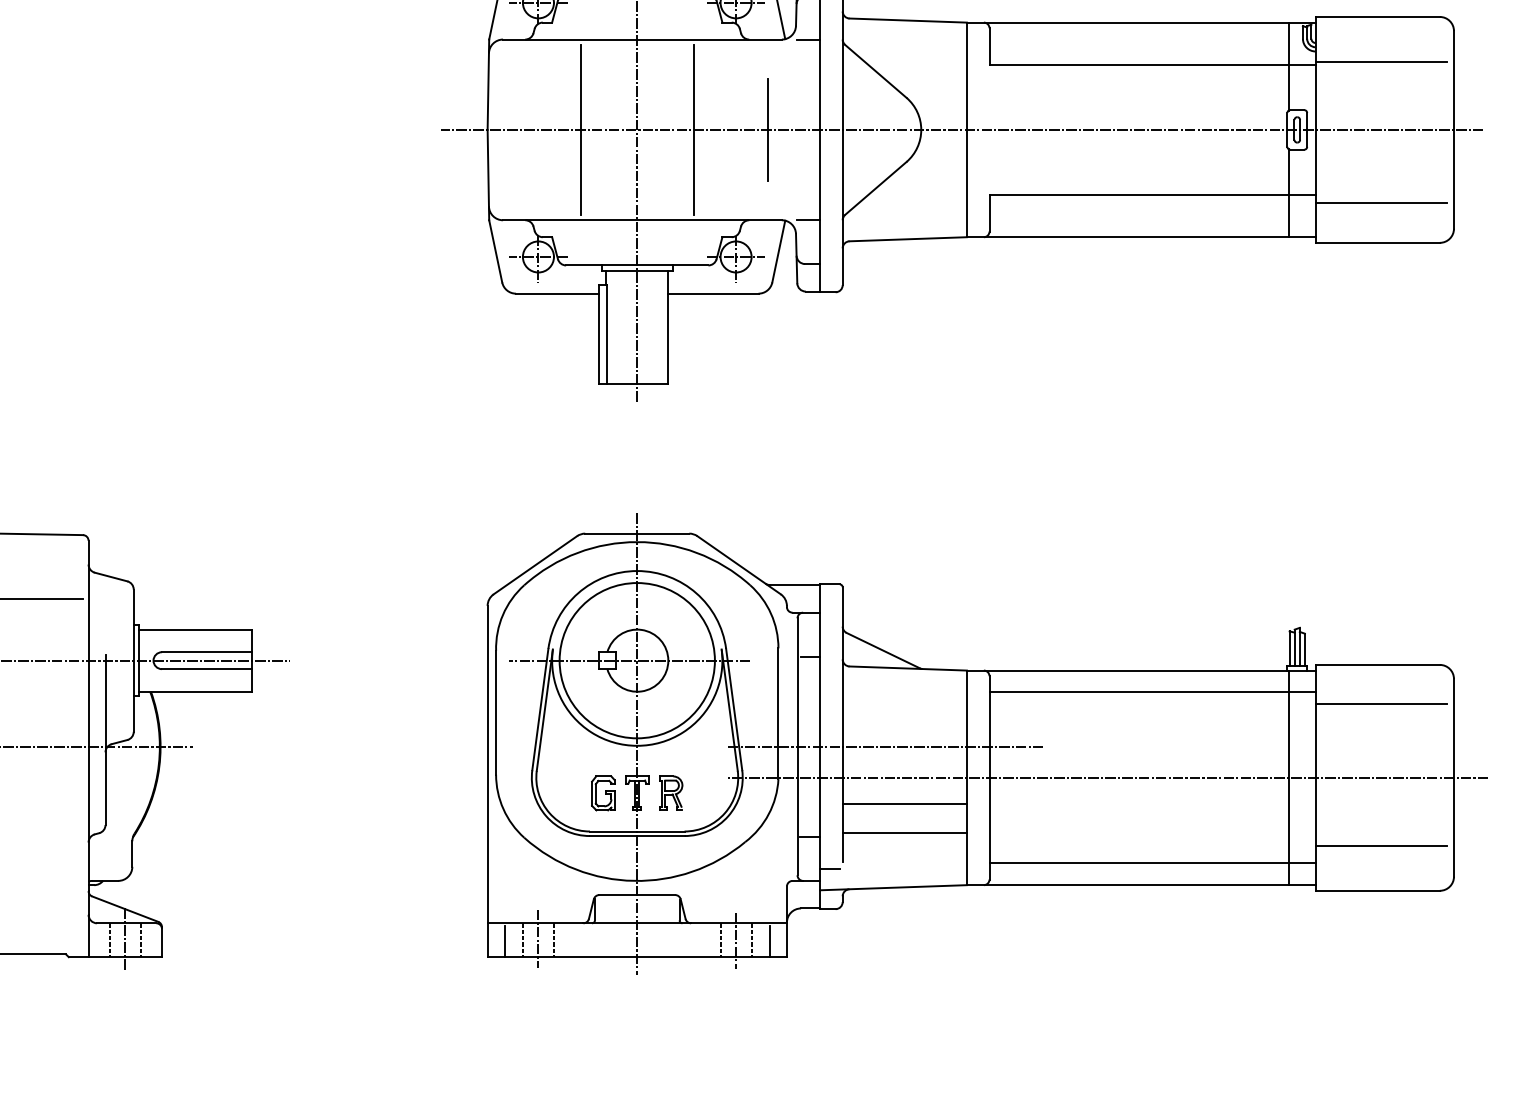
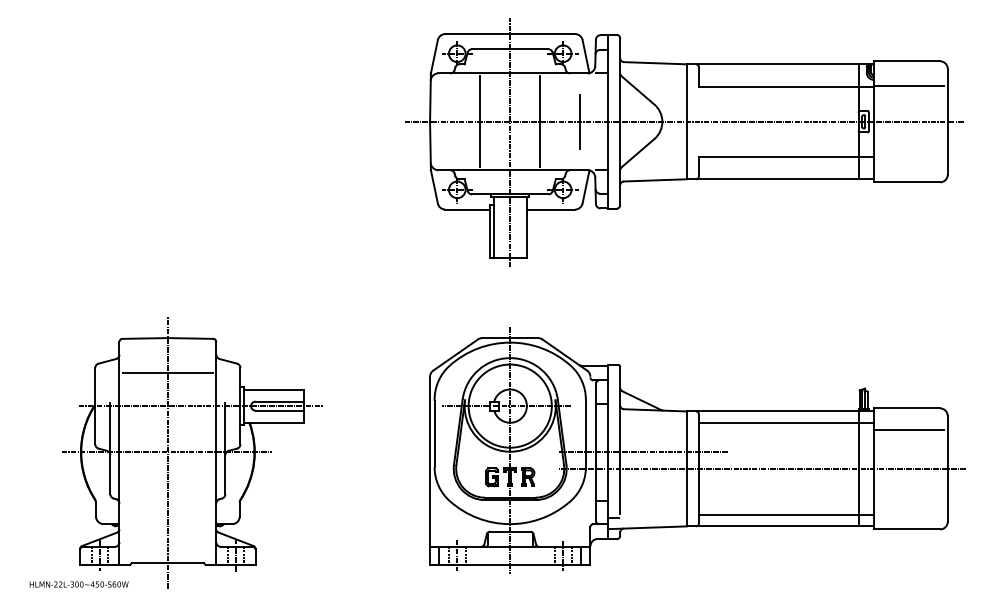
line: (1380, 203) -> (908, 161), removed
line: (904, 805) -> (653, 483), removed
line: (904, 833) -> (653, 498), removed
line: (1380, 846) -> (908, 505), removed

